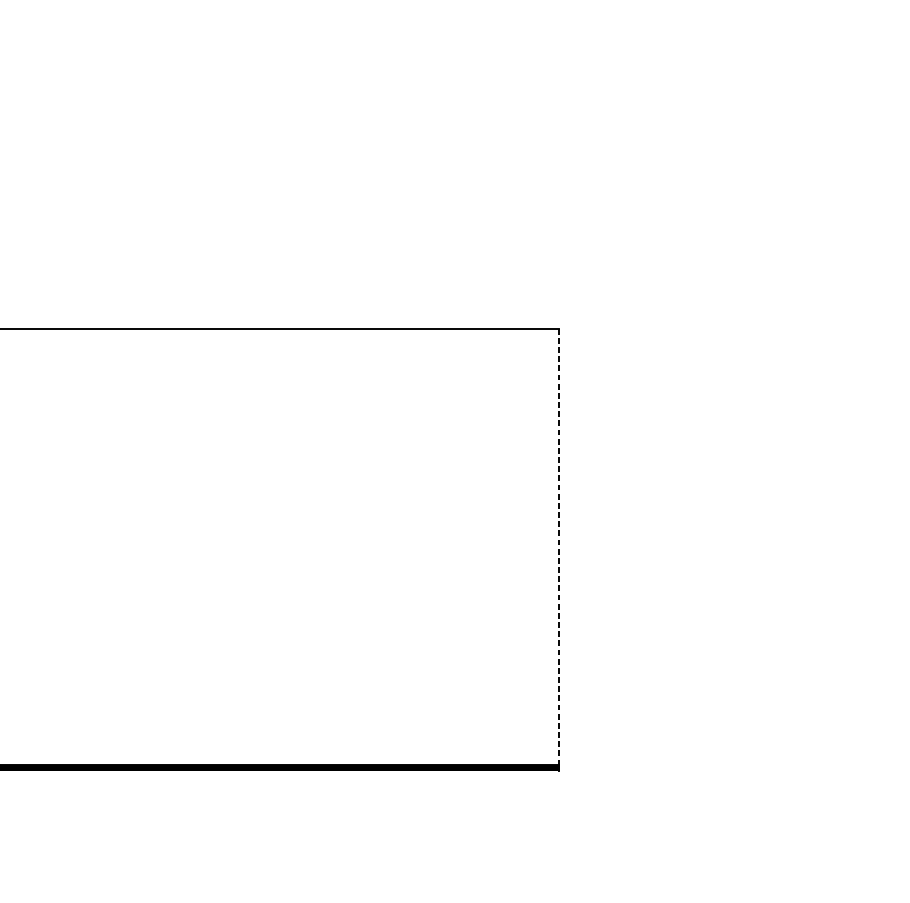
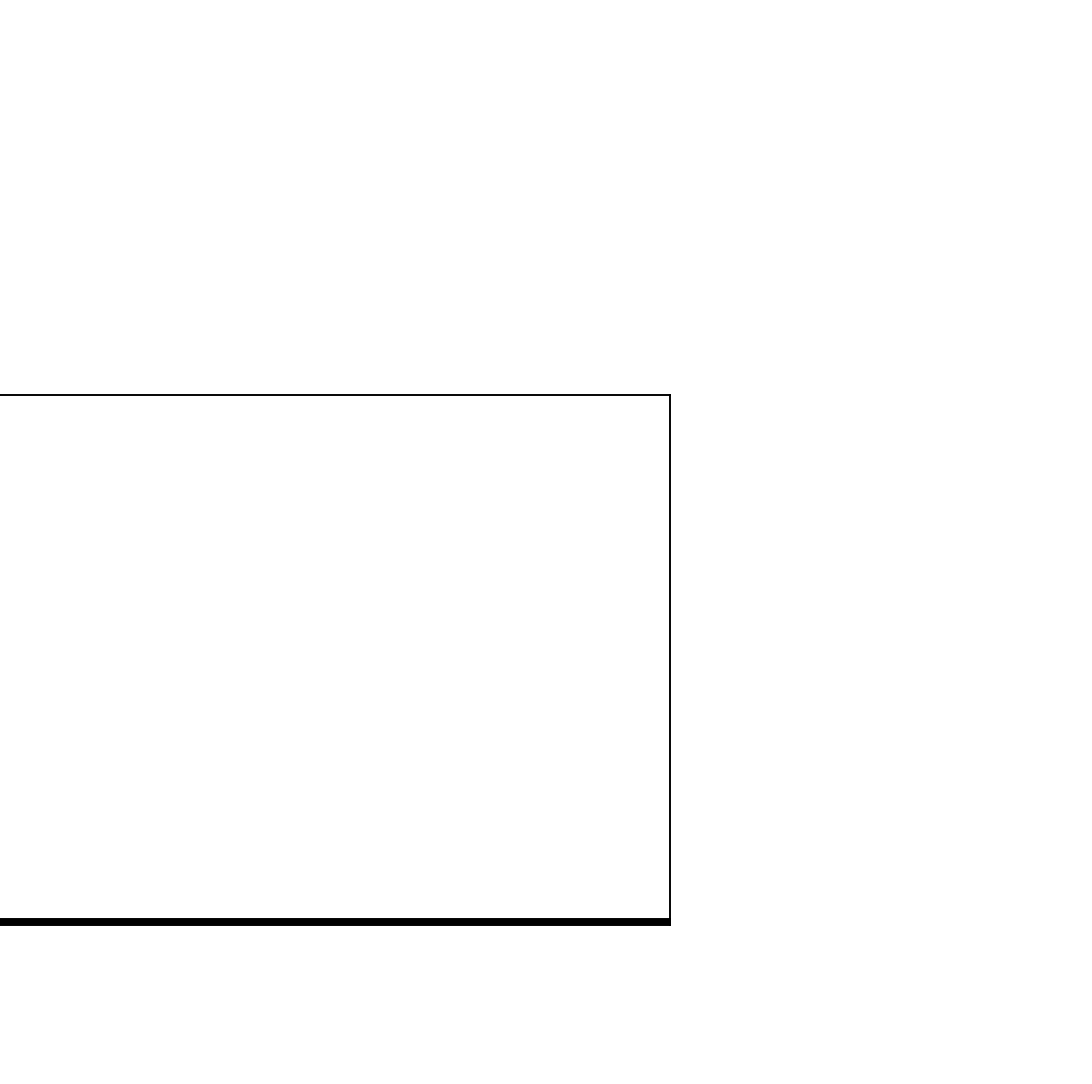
line: (558, 546) -> (670, 656), dashed -> solid

